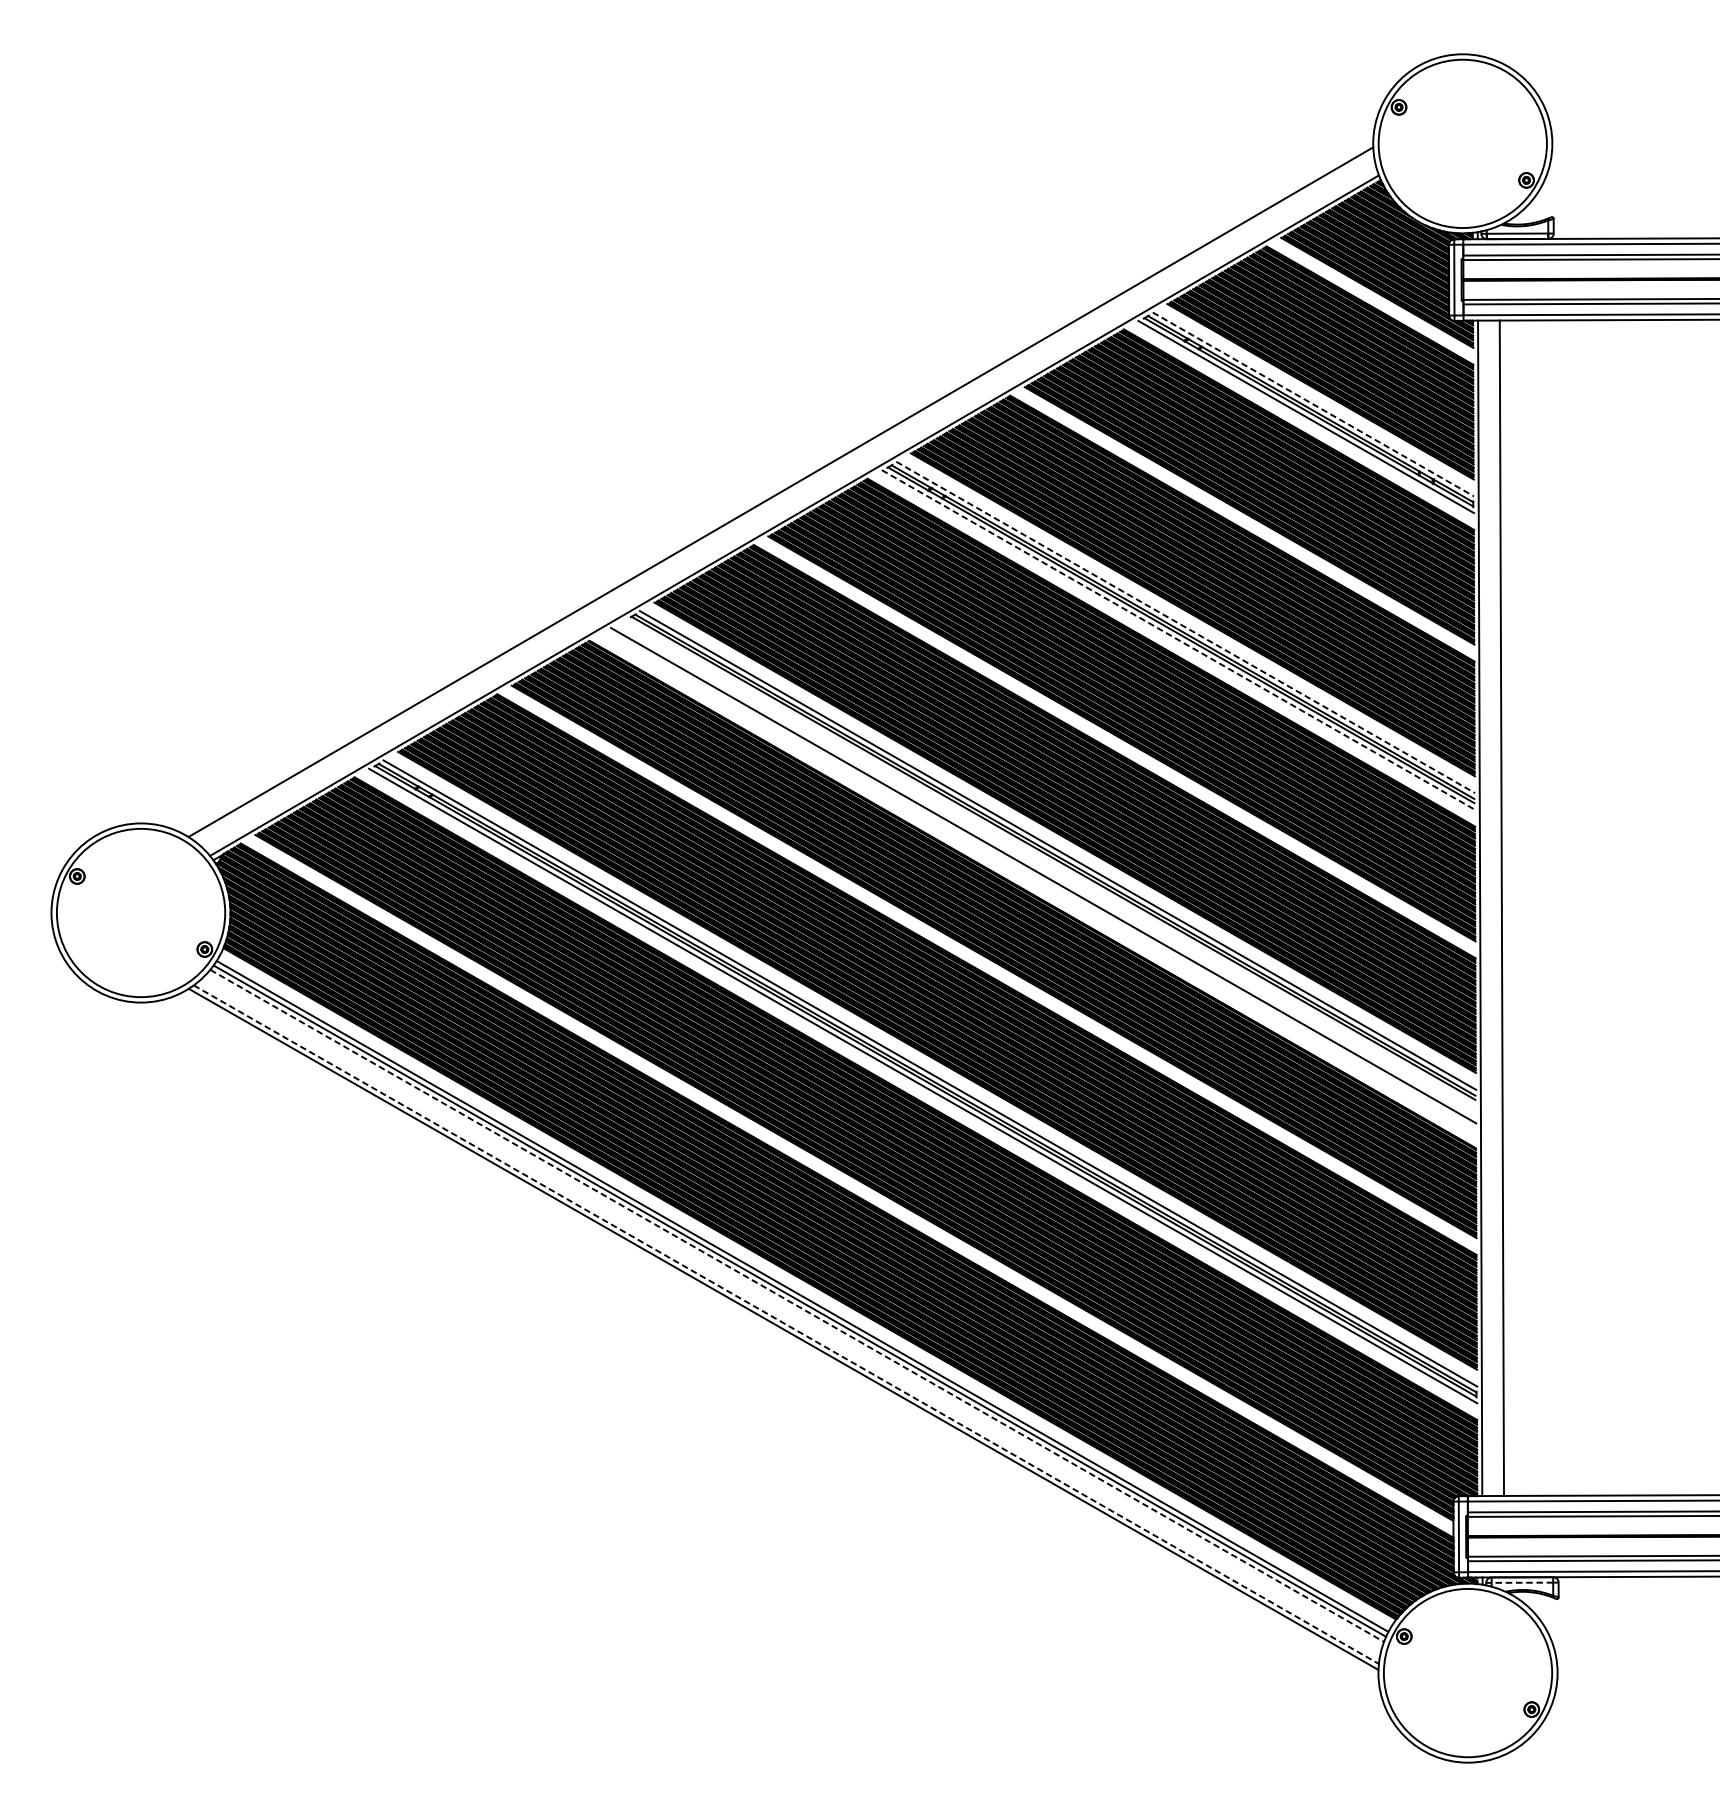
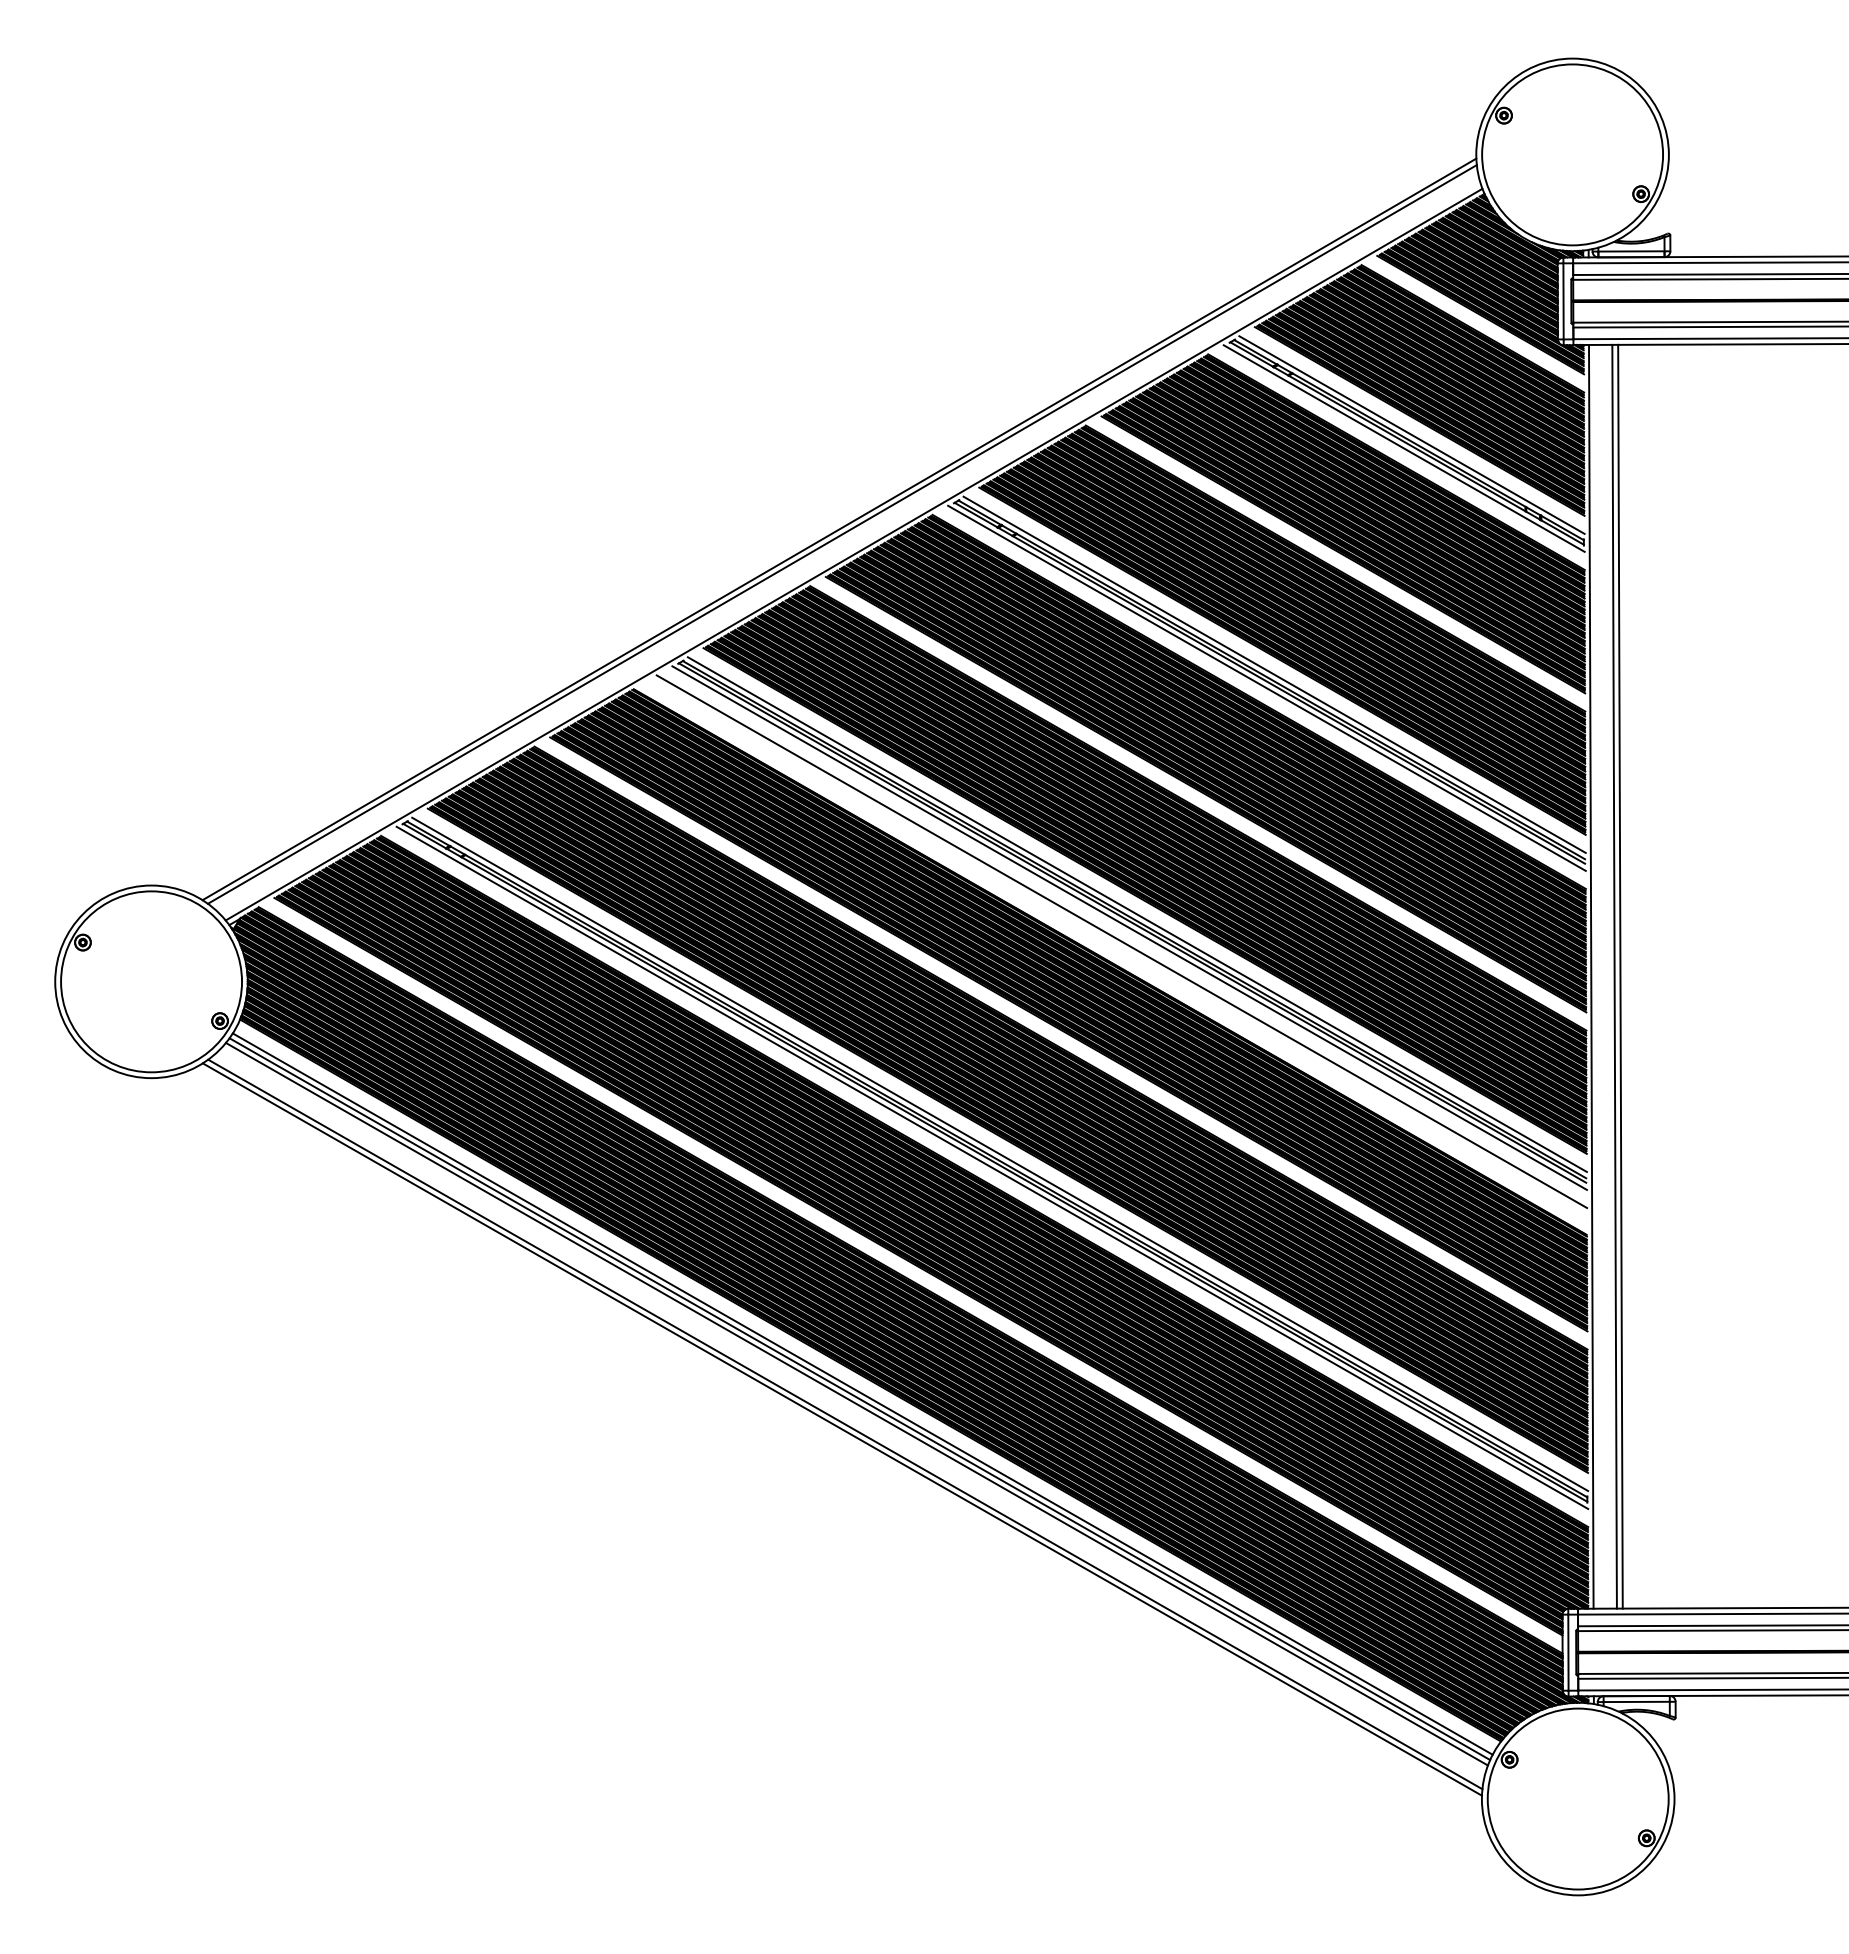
line: (1312, 404) -> (1411, 435), dashed -> solid
line: (782, 496) -> (841, 534), added
line: (1186, 628) -> (1275, 675), dashed -> solid
line: (1179, 640) -> (1267, 688), dashed -> solid
line: (1050, 862) -> (1129, 927), added
line: (1507, 908) -> (1620, 976), added
line: (797, 1306) -> (857, 1404), dashed -> solid
line: (786, 1324) -> (845, 1424), dashed -> solid
line: (1522, 1582) -> (1636, 1701), dashed -> solid

